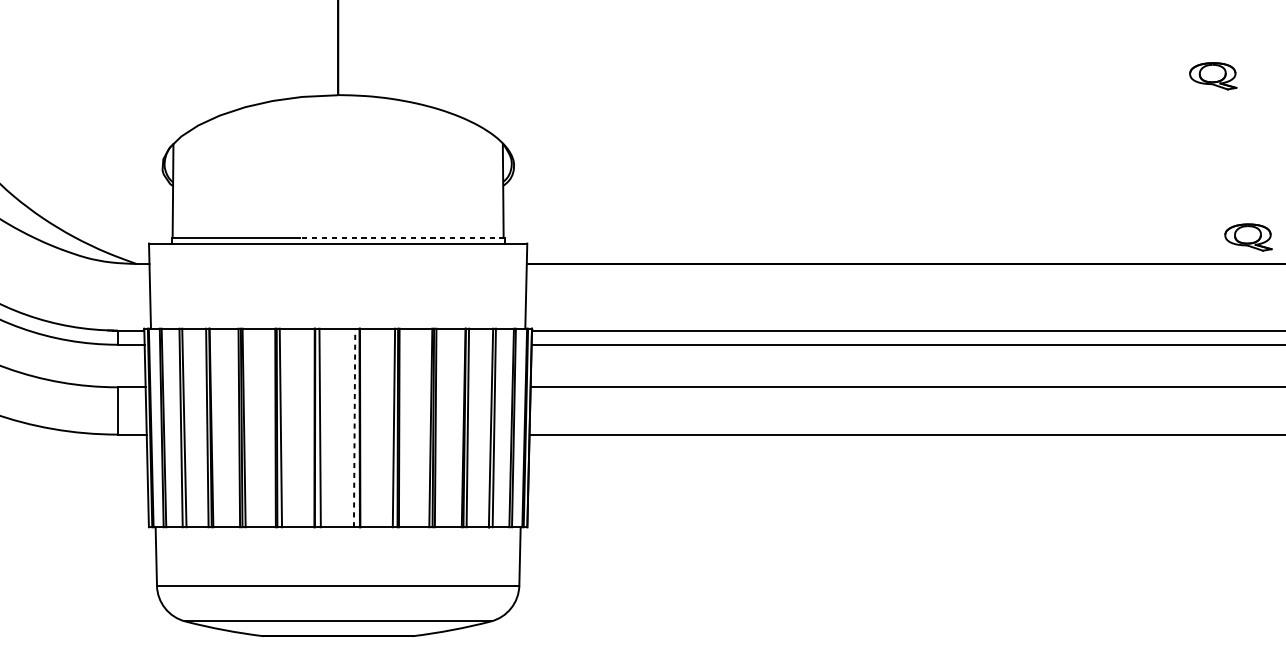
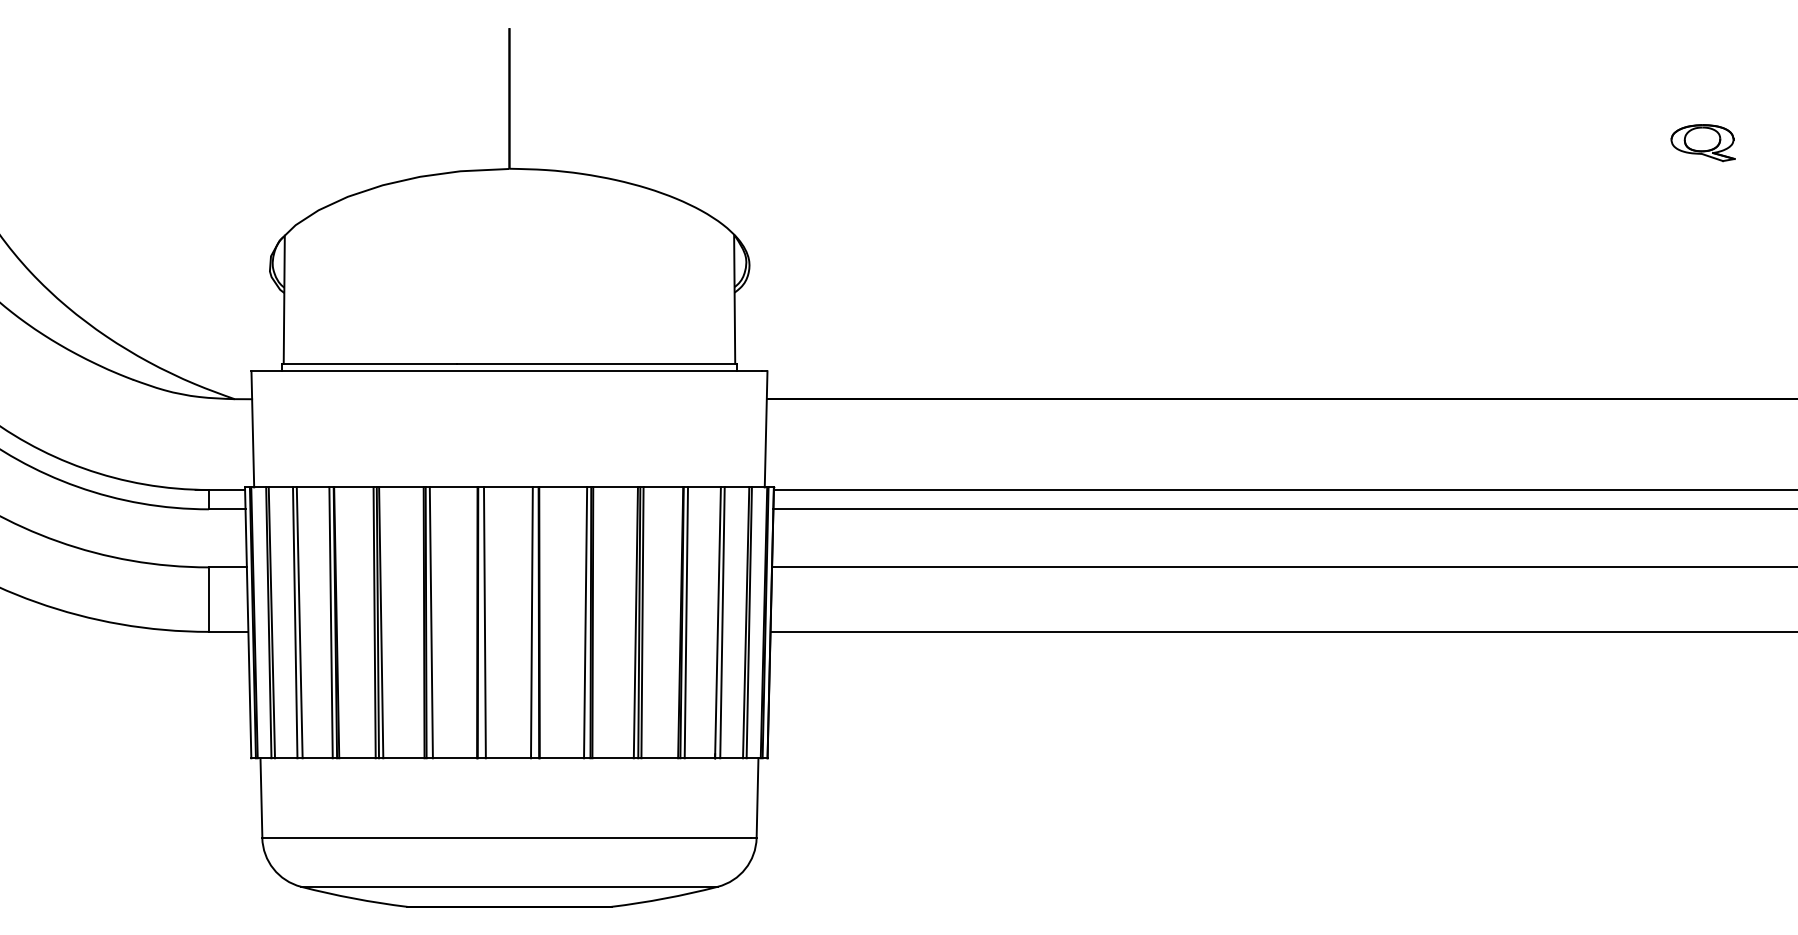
line: (401, 237) -> (596, 363), dashed -> solid
part: (1247, 237) -> (1750, 363), removed
line: (354, 427) -> (531, 622), dashed -> solid

